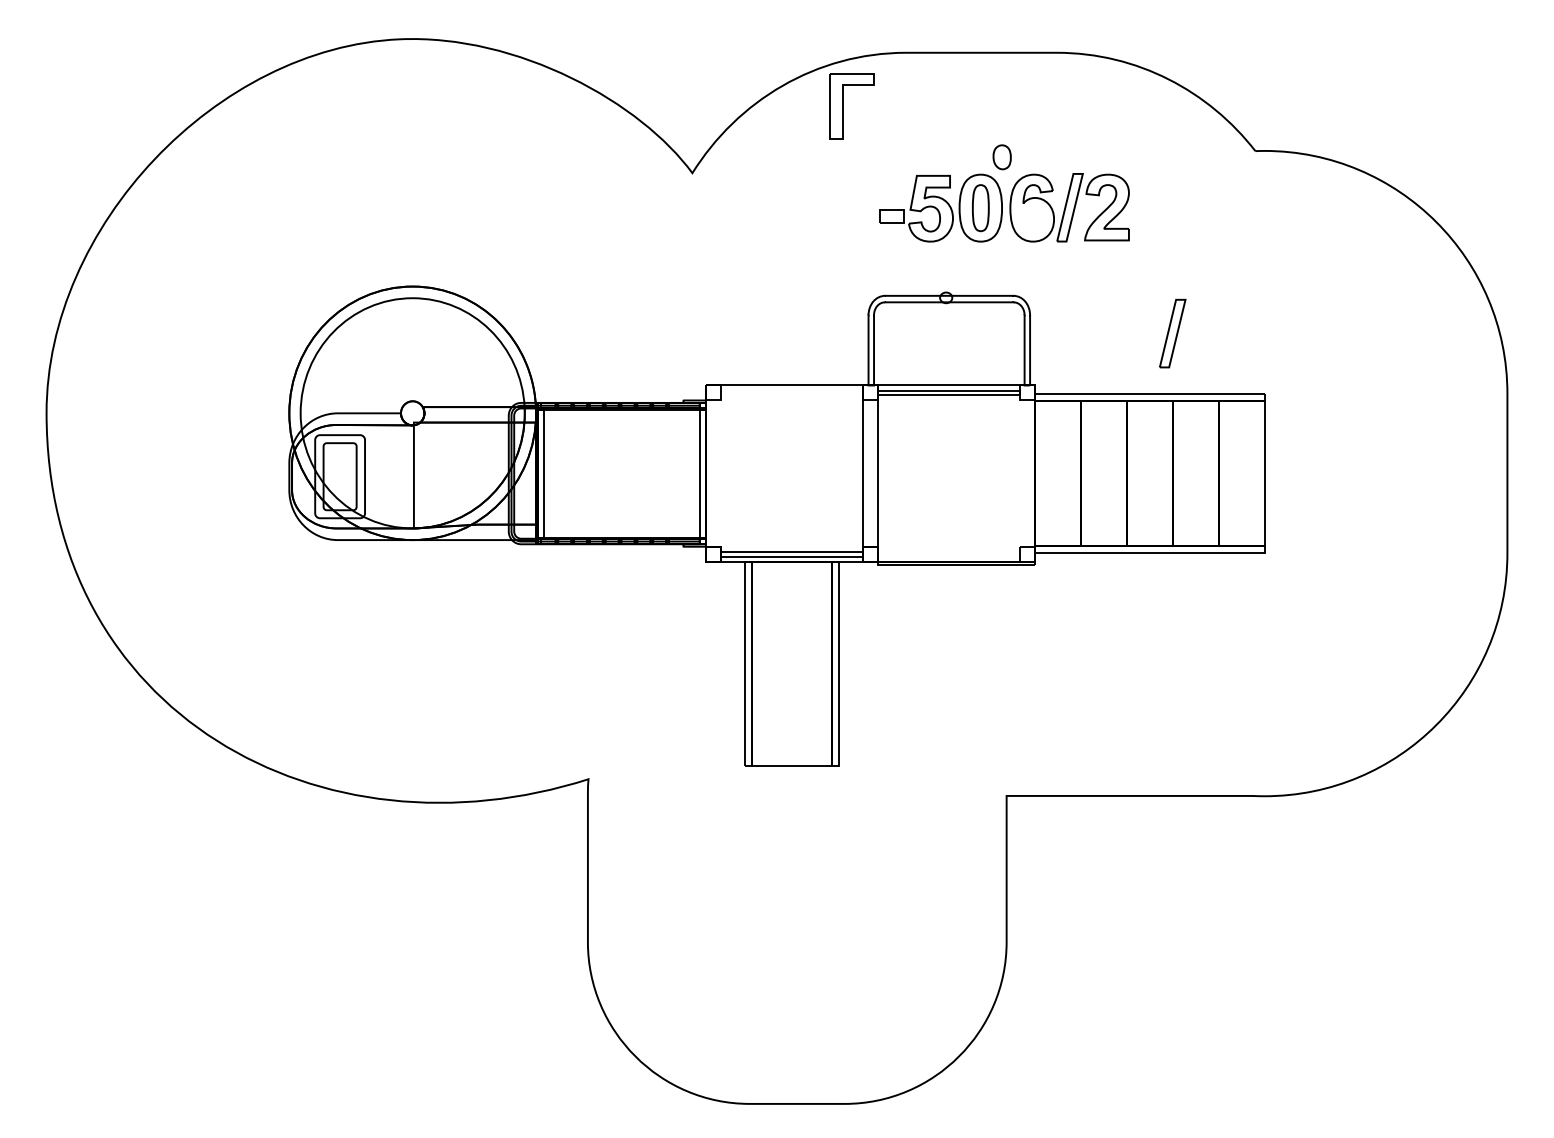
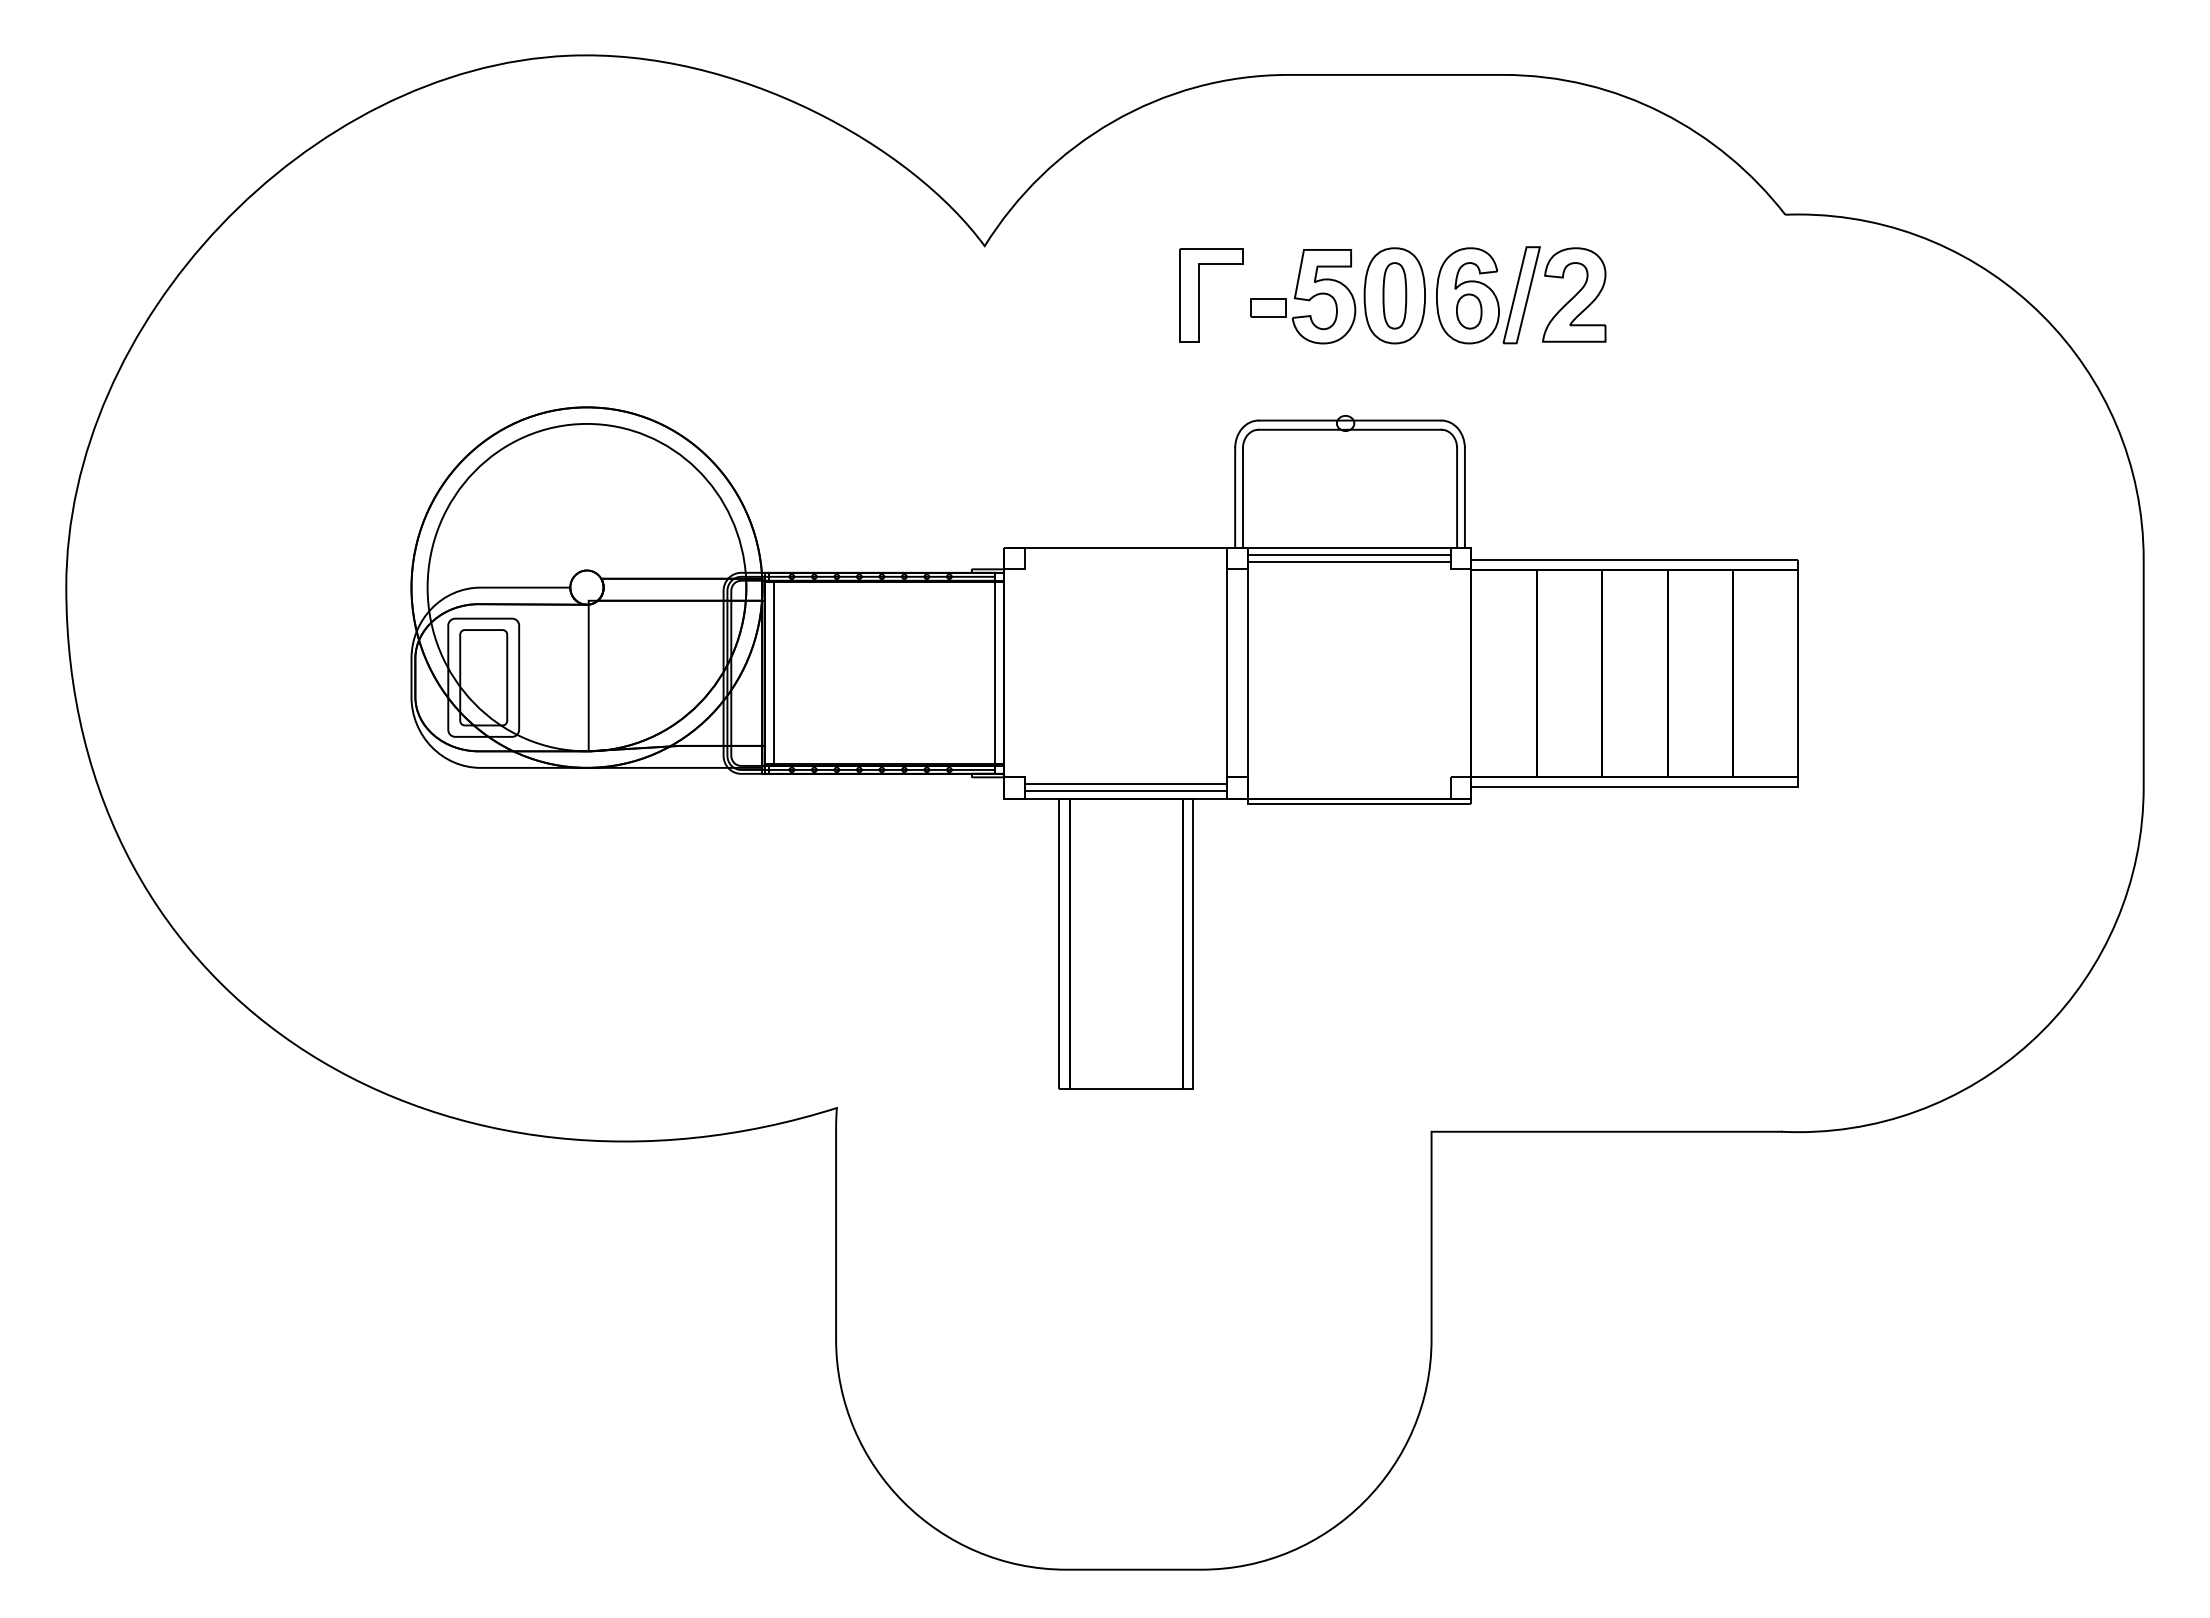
part: (843, 106) -> (1199, 295), moved
part: (1002, 157) -> (1469, 311), moved
part: (1172, 333) -> (1667, 474), removed

